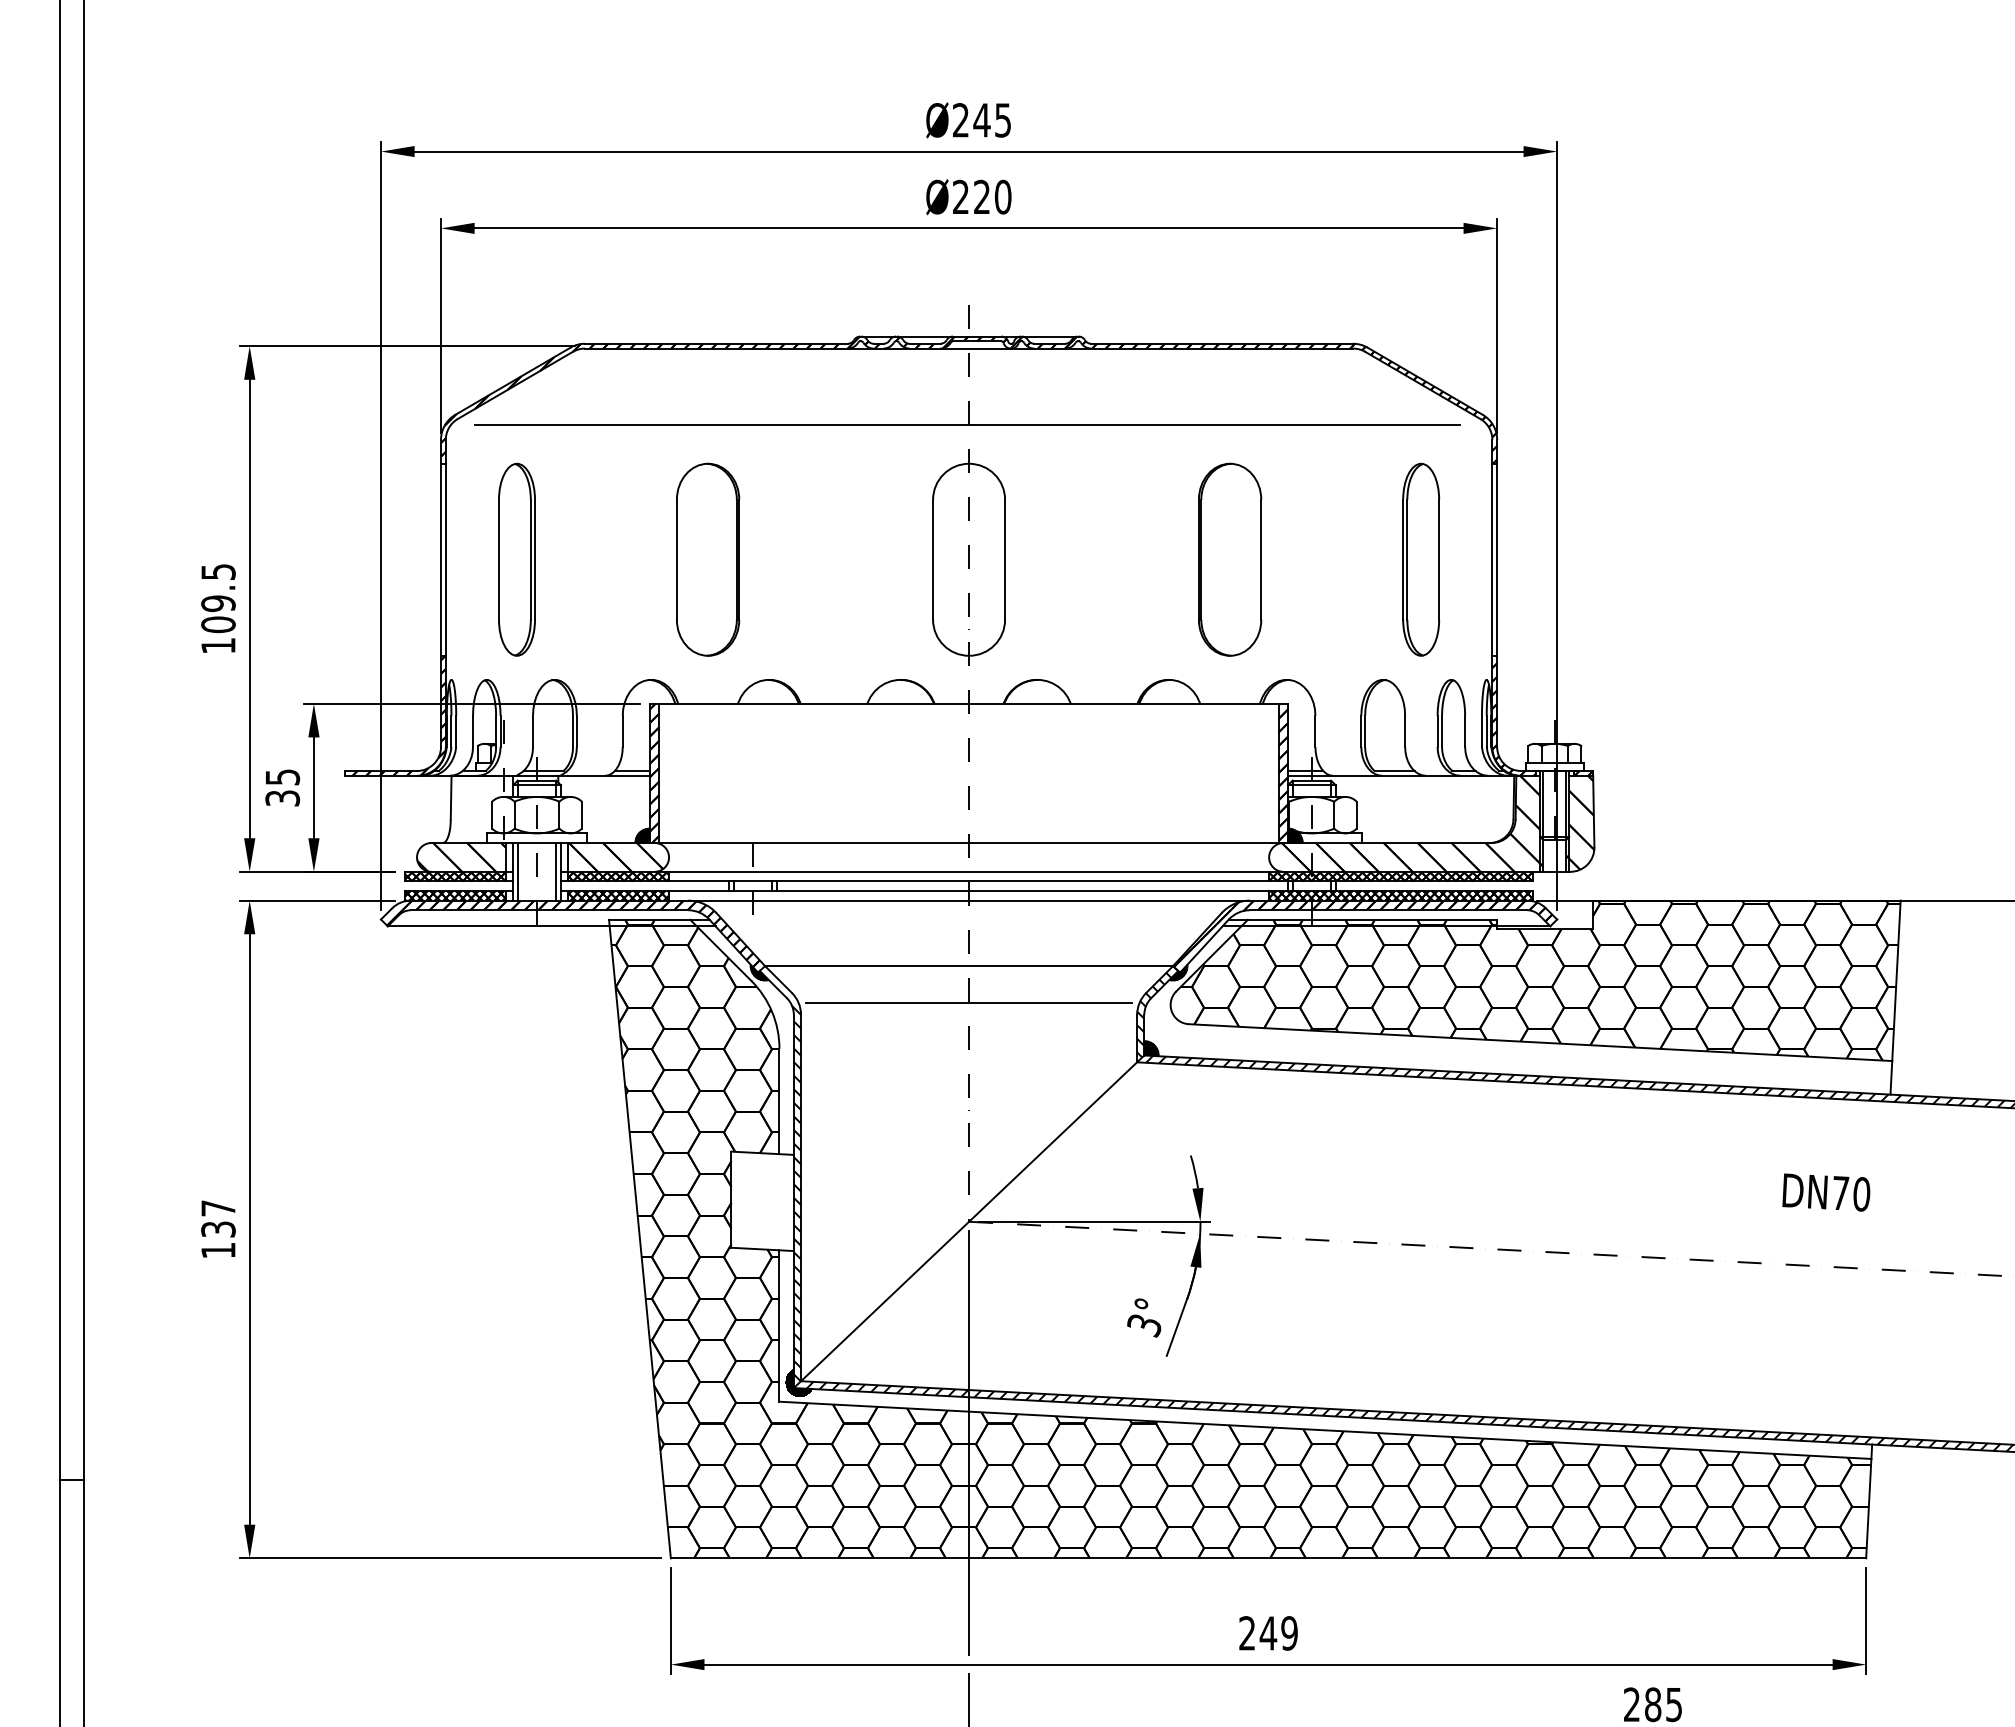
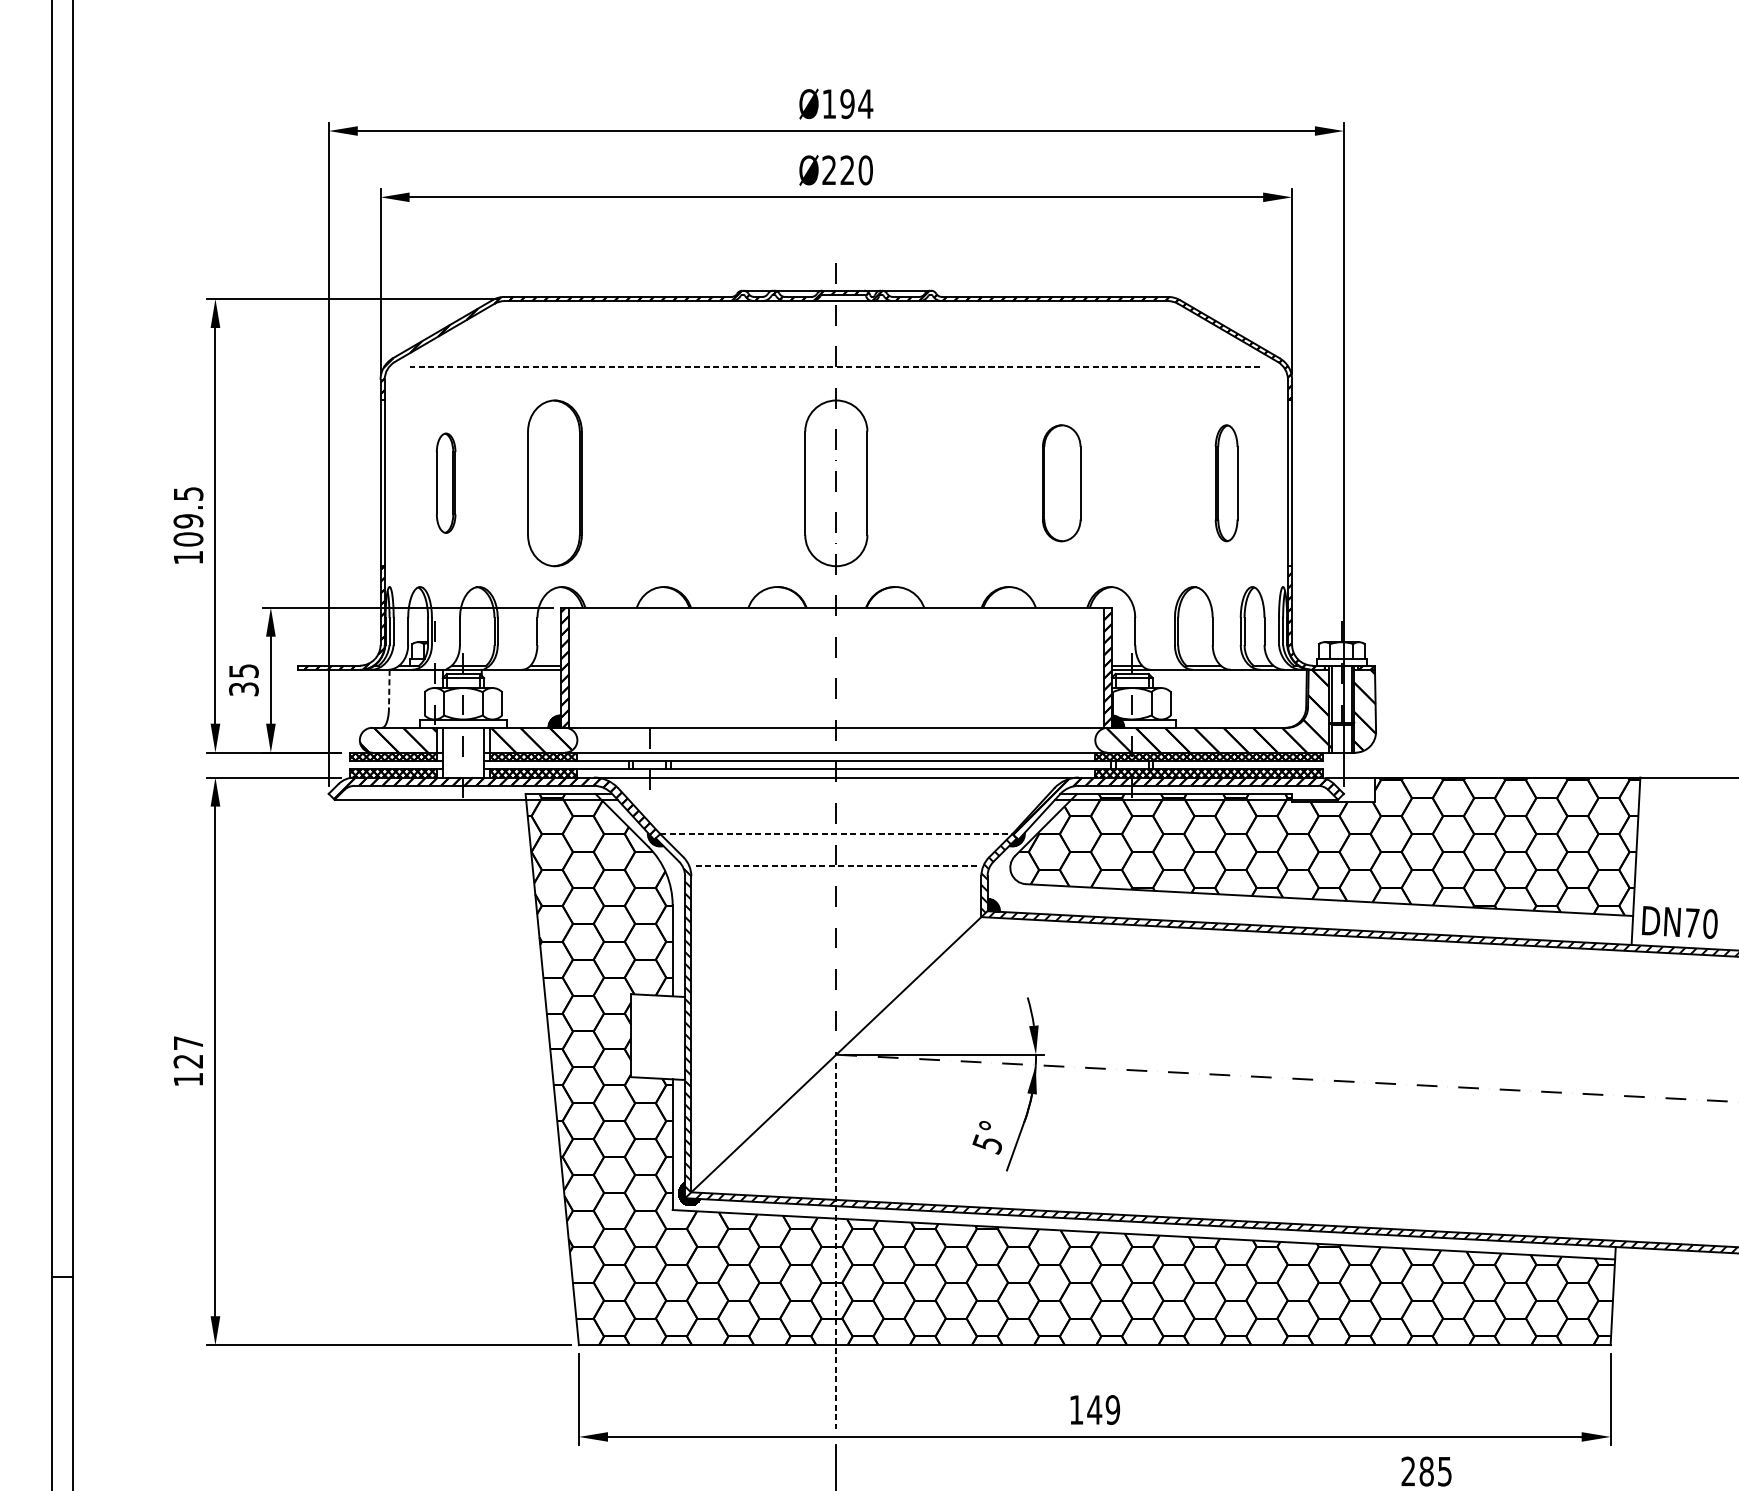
text: (982, 120) -> (847, 104), Ø245 -> Ø194
line: (967, 425) -> (834, 367), solid -> dashed
part: (516, 559) -> (445, 483), size x0.6
part: (708, 559) -> (555, 483), moved
part: (1230, 559) -> (1061, 483), size x0.7
part: (1421, 559) -> (1226, 483), size x0.7
line: (451, 797) -> (389, 688), solid -> dashed
line: (517, 871) -> (446, 752), removed
line: (556, 871) -> (480, 752), removed
line: (969, 966) -> (836, 834), solid -> dashed
line: (969, 1003) -> (836, 866), solid -> dashed
text: (1826, 1192) -> (1679, 922), moved
text: (218, 1229) -> (188, 1061), 137 -> 127
text: (1143, 1325) -> (986, 1144), 3° -> 5°
line: (969, 1443) -> (836, 1246), solid -> dashed
text: (1246, 1633) -> (1075, 1410), 249 -> 149

